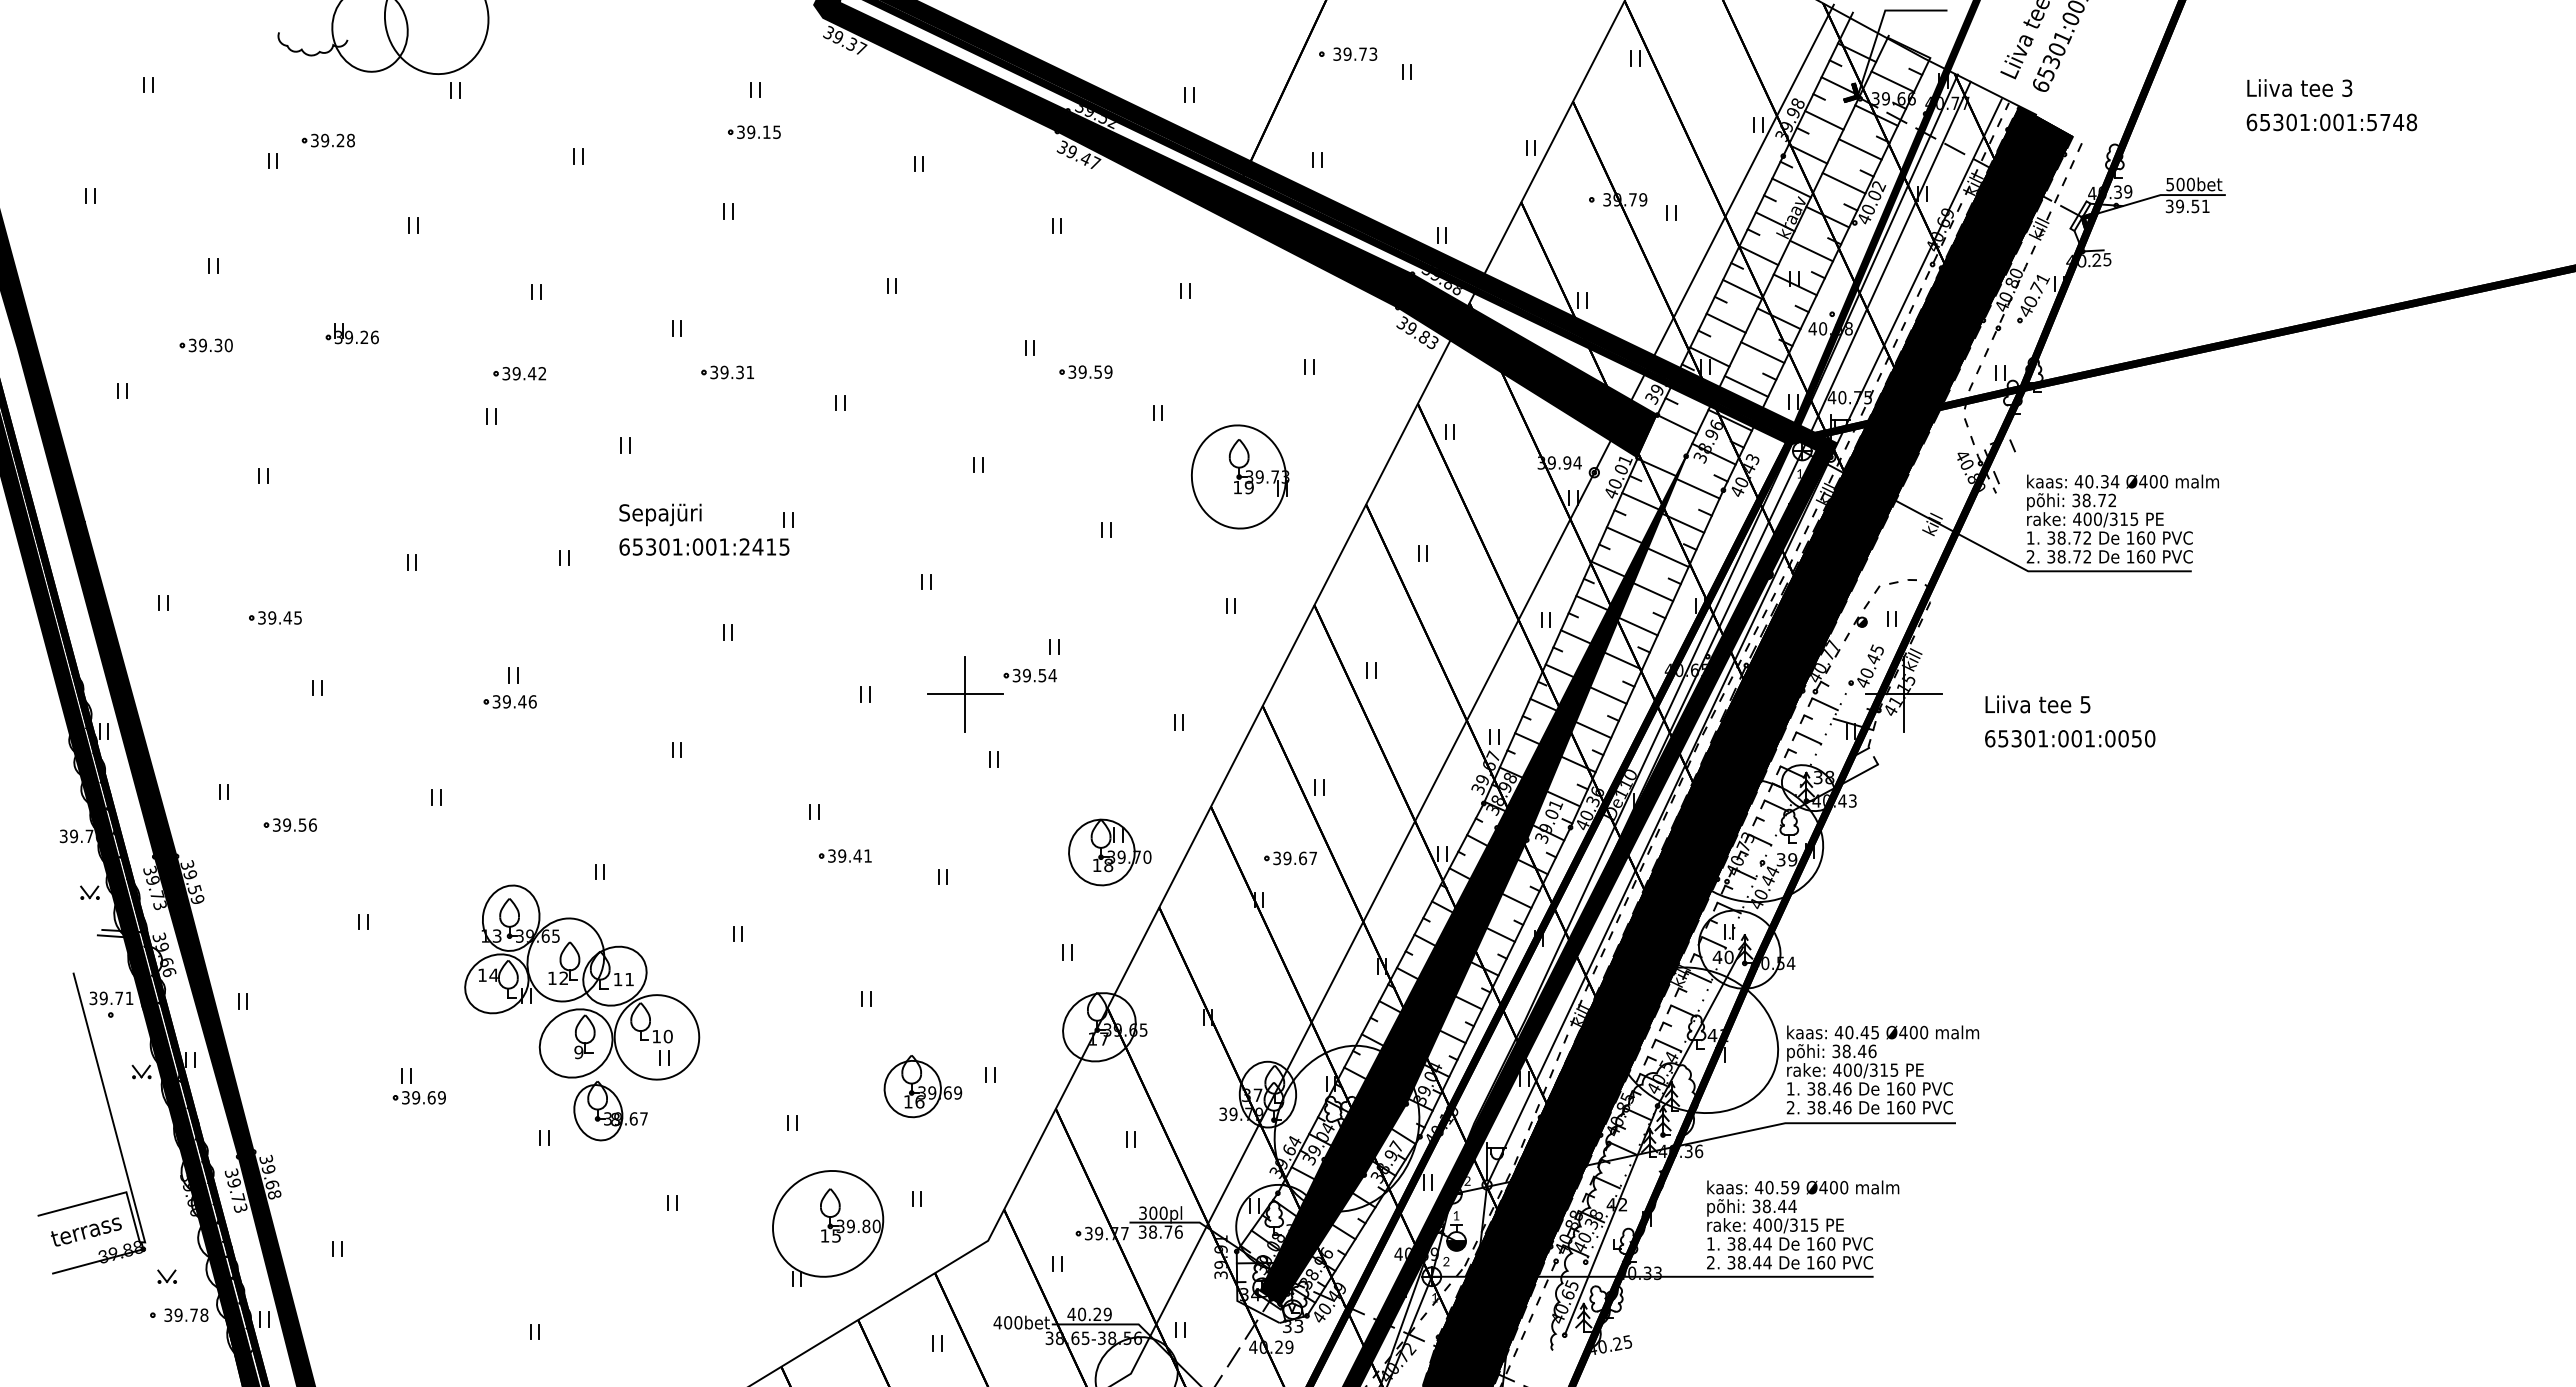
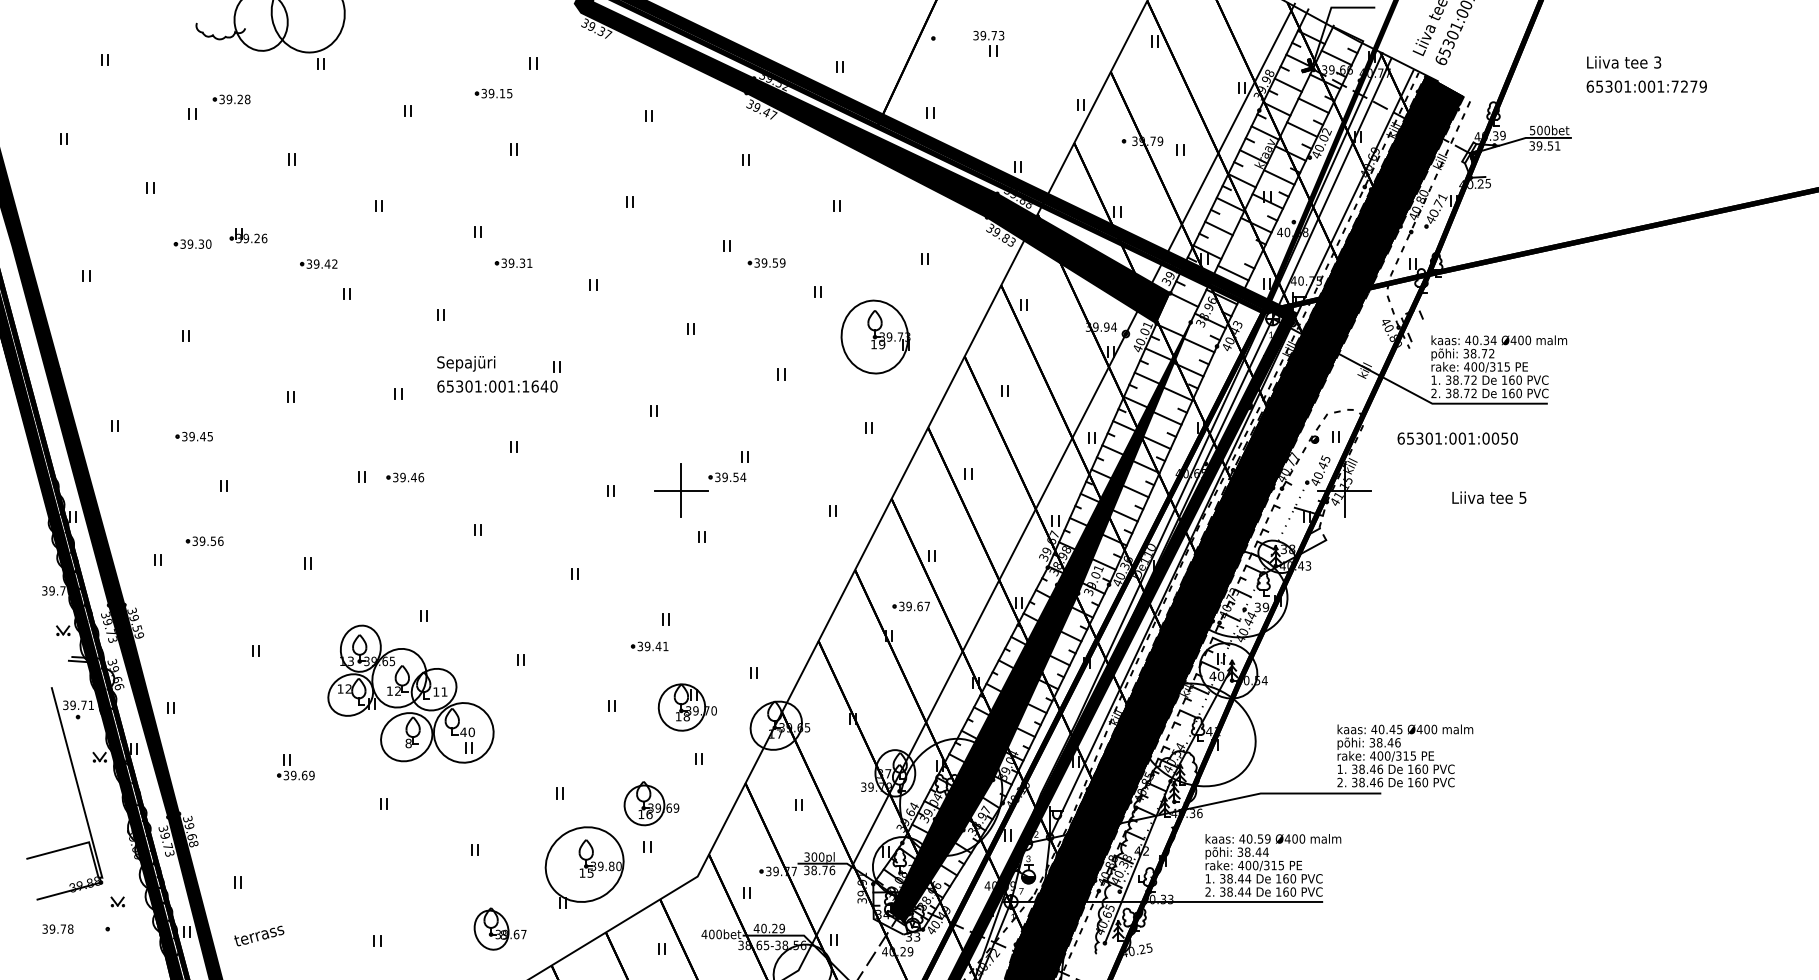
text: (1355, 53) -> (988, 35), moved
text: (2392, 122) -> (1689, 86), 65301:001:5748 -> 65301:001:7279
part: (754, 131) -> (493, 93), moved
part: (205, 345) -> (192, 244), moved
line: (1762, 352) -> (1244, 249), removed
part: (519, 373) -> (318, 263), moved
text: (764, 546) -> (539, 386), 65301:001:2415 -> 65301:001:1640
part: (509, 701) -> (404, 477), moved
line: (1824, 704) -> (1288, 497), removed
text: (2037, 704) -> (1489, 497), moved
line: (1808, 737) -> (1277, 521), removed
text: (2070, 738) -> (1457, 438), moved
part: (289, 824) -> (204, 540), moved
part: (1109, 852) -> (687, 707), moved
part: (845, 855) -> (649, 646), moved
text: (493, 974) -> (348, 688), 14 -> 12
text: (656, 1036) -> (463, 732), 10 -> 40
line: (1668, 1045) -> (1178, 738), removed
text: (578, 1052) -> (408, 743), 9 -> 8
text: (1882, 1069) -> (1404, 755), moved
part: (922, 1086) -> (651, 803), moved
part: (610, 1111) -> (500, 929), moved
text: (1456, 1215) -> (1028, 858), 1 -> 3
text: (86, 1231) -> (259, 935), moved
text: (1446, 1261) -> (1021, 891), 2 -> 7
text: (186, 1314) -> (58, 928), moved

